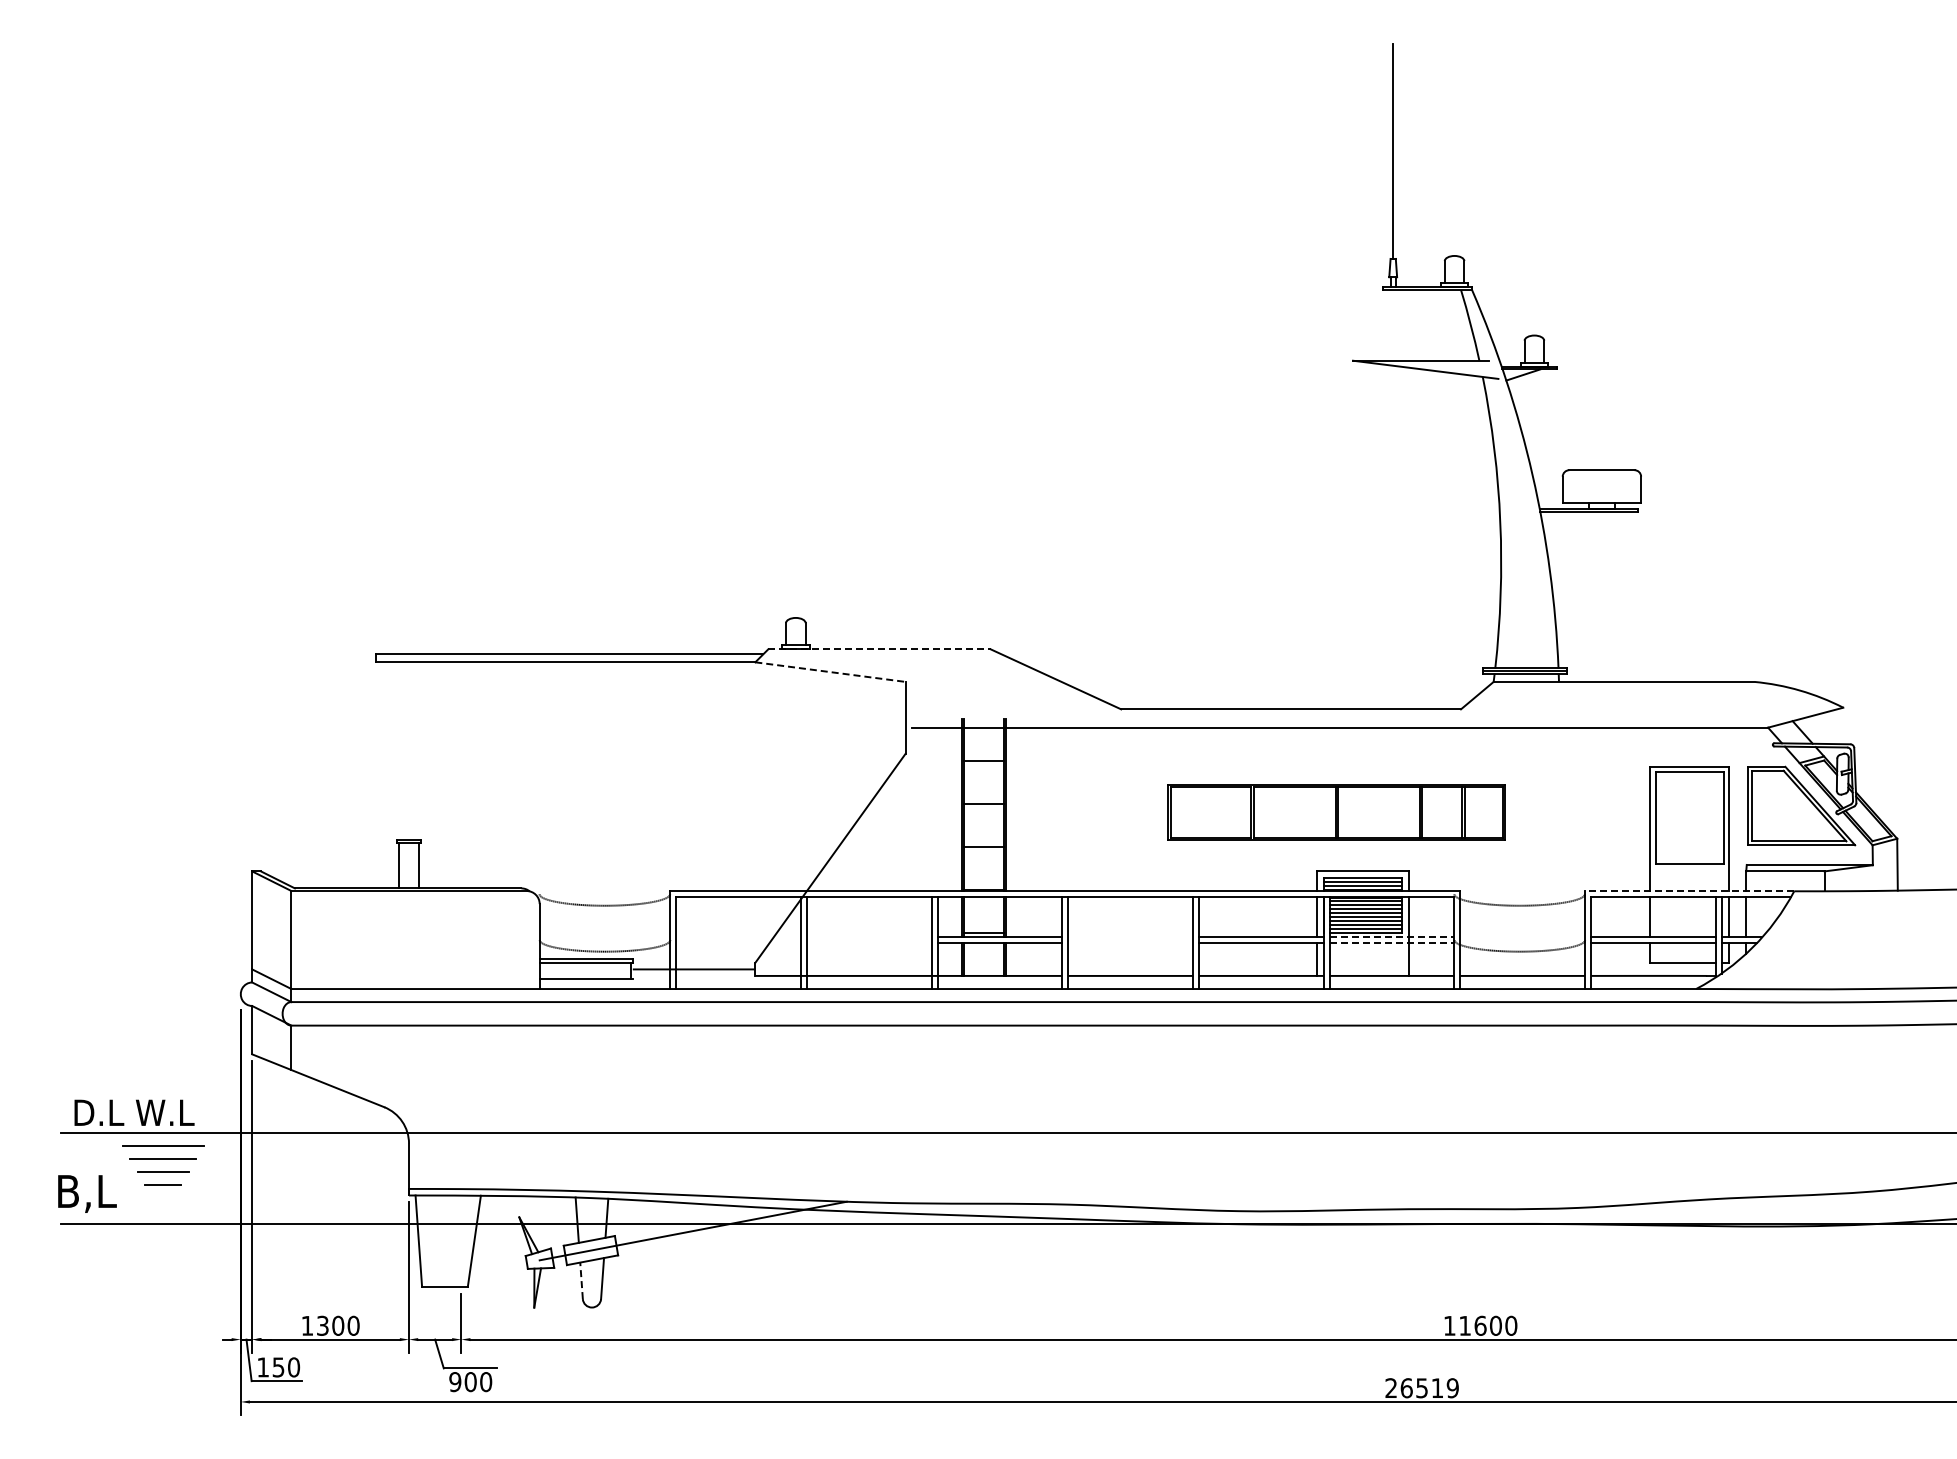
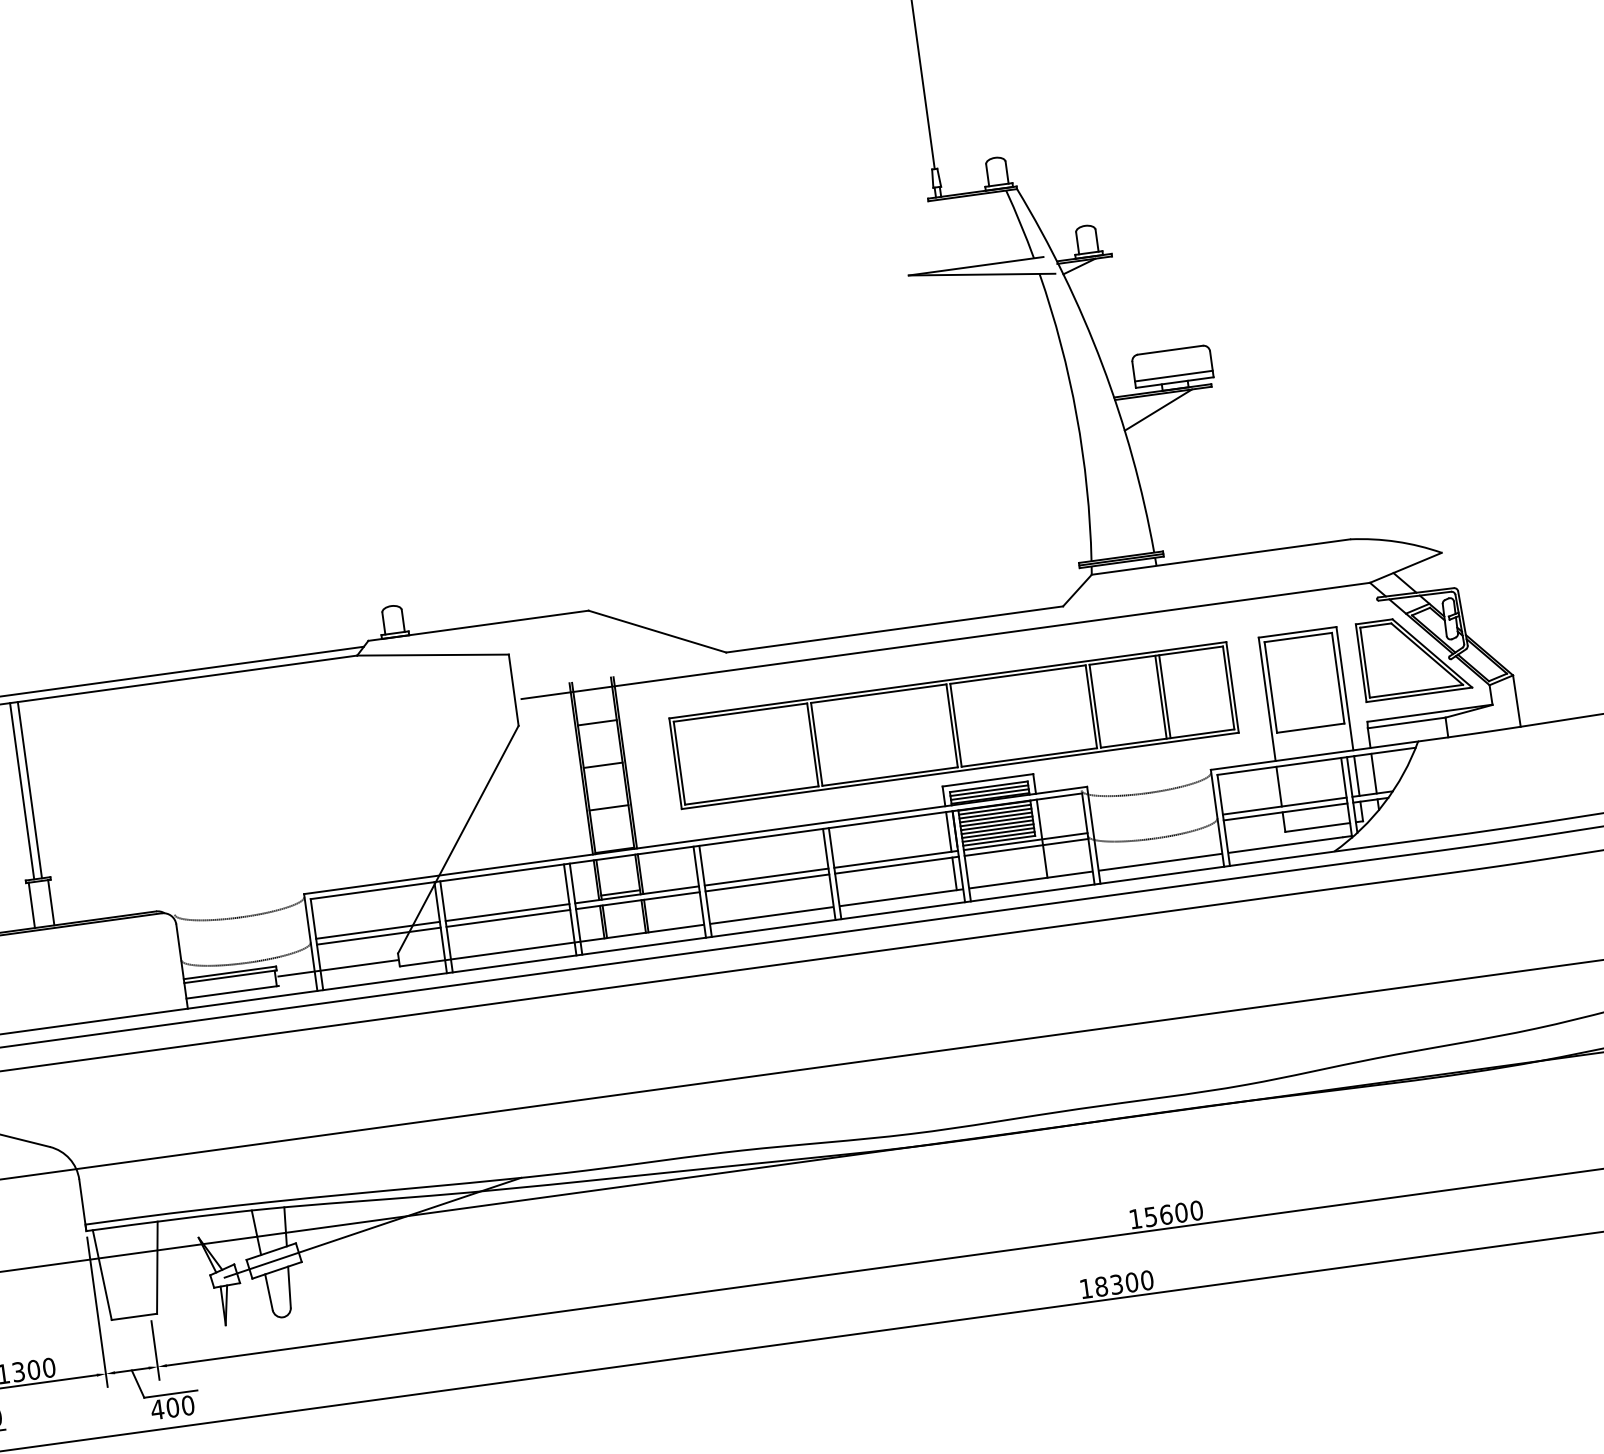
line: (1601, 496) -> (1173, 376), added
line: (1581, 527) -> (1157, 409), added
line: (879, 649) -> (478, 626), dashed -> solid
line: (830, 672) -> (433, 655), dashed -> solid
line: (405, 751) -> (22, 791), added
line: (412, 751) -> (29, 790), added
part: (1336, 812) -> (953, 725), size x1.67
line: (1689, 891) -> (1314, 755), dashed -> solid
line: (738, 937) -> (377, 930), added
line: (868, 937) -> (506, 912), added
line: (1130, 937) -> (766, 877), added
line: (1392, 937) -> (1026, 841), dashed -> solid
line: (738, 943) -> (378, 936), added
line: (868, 943) -> (507, 918), added
line: (1130, 943) -> (767, 883), added
line: (1392, 943) -> (1027, 847), dashed -> solid
line: (581, 1280) -> (268, 1291), dashed -> solid
text: (1464, 1325) -> (1150, 1216), 11600 -> 15600
text: (454, 1382) -> (156, 1410), 900 -> 400
text: (1421, 1388) -> (1116, 1284), 26519 -> 18300

